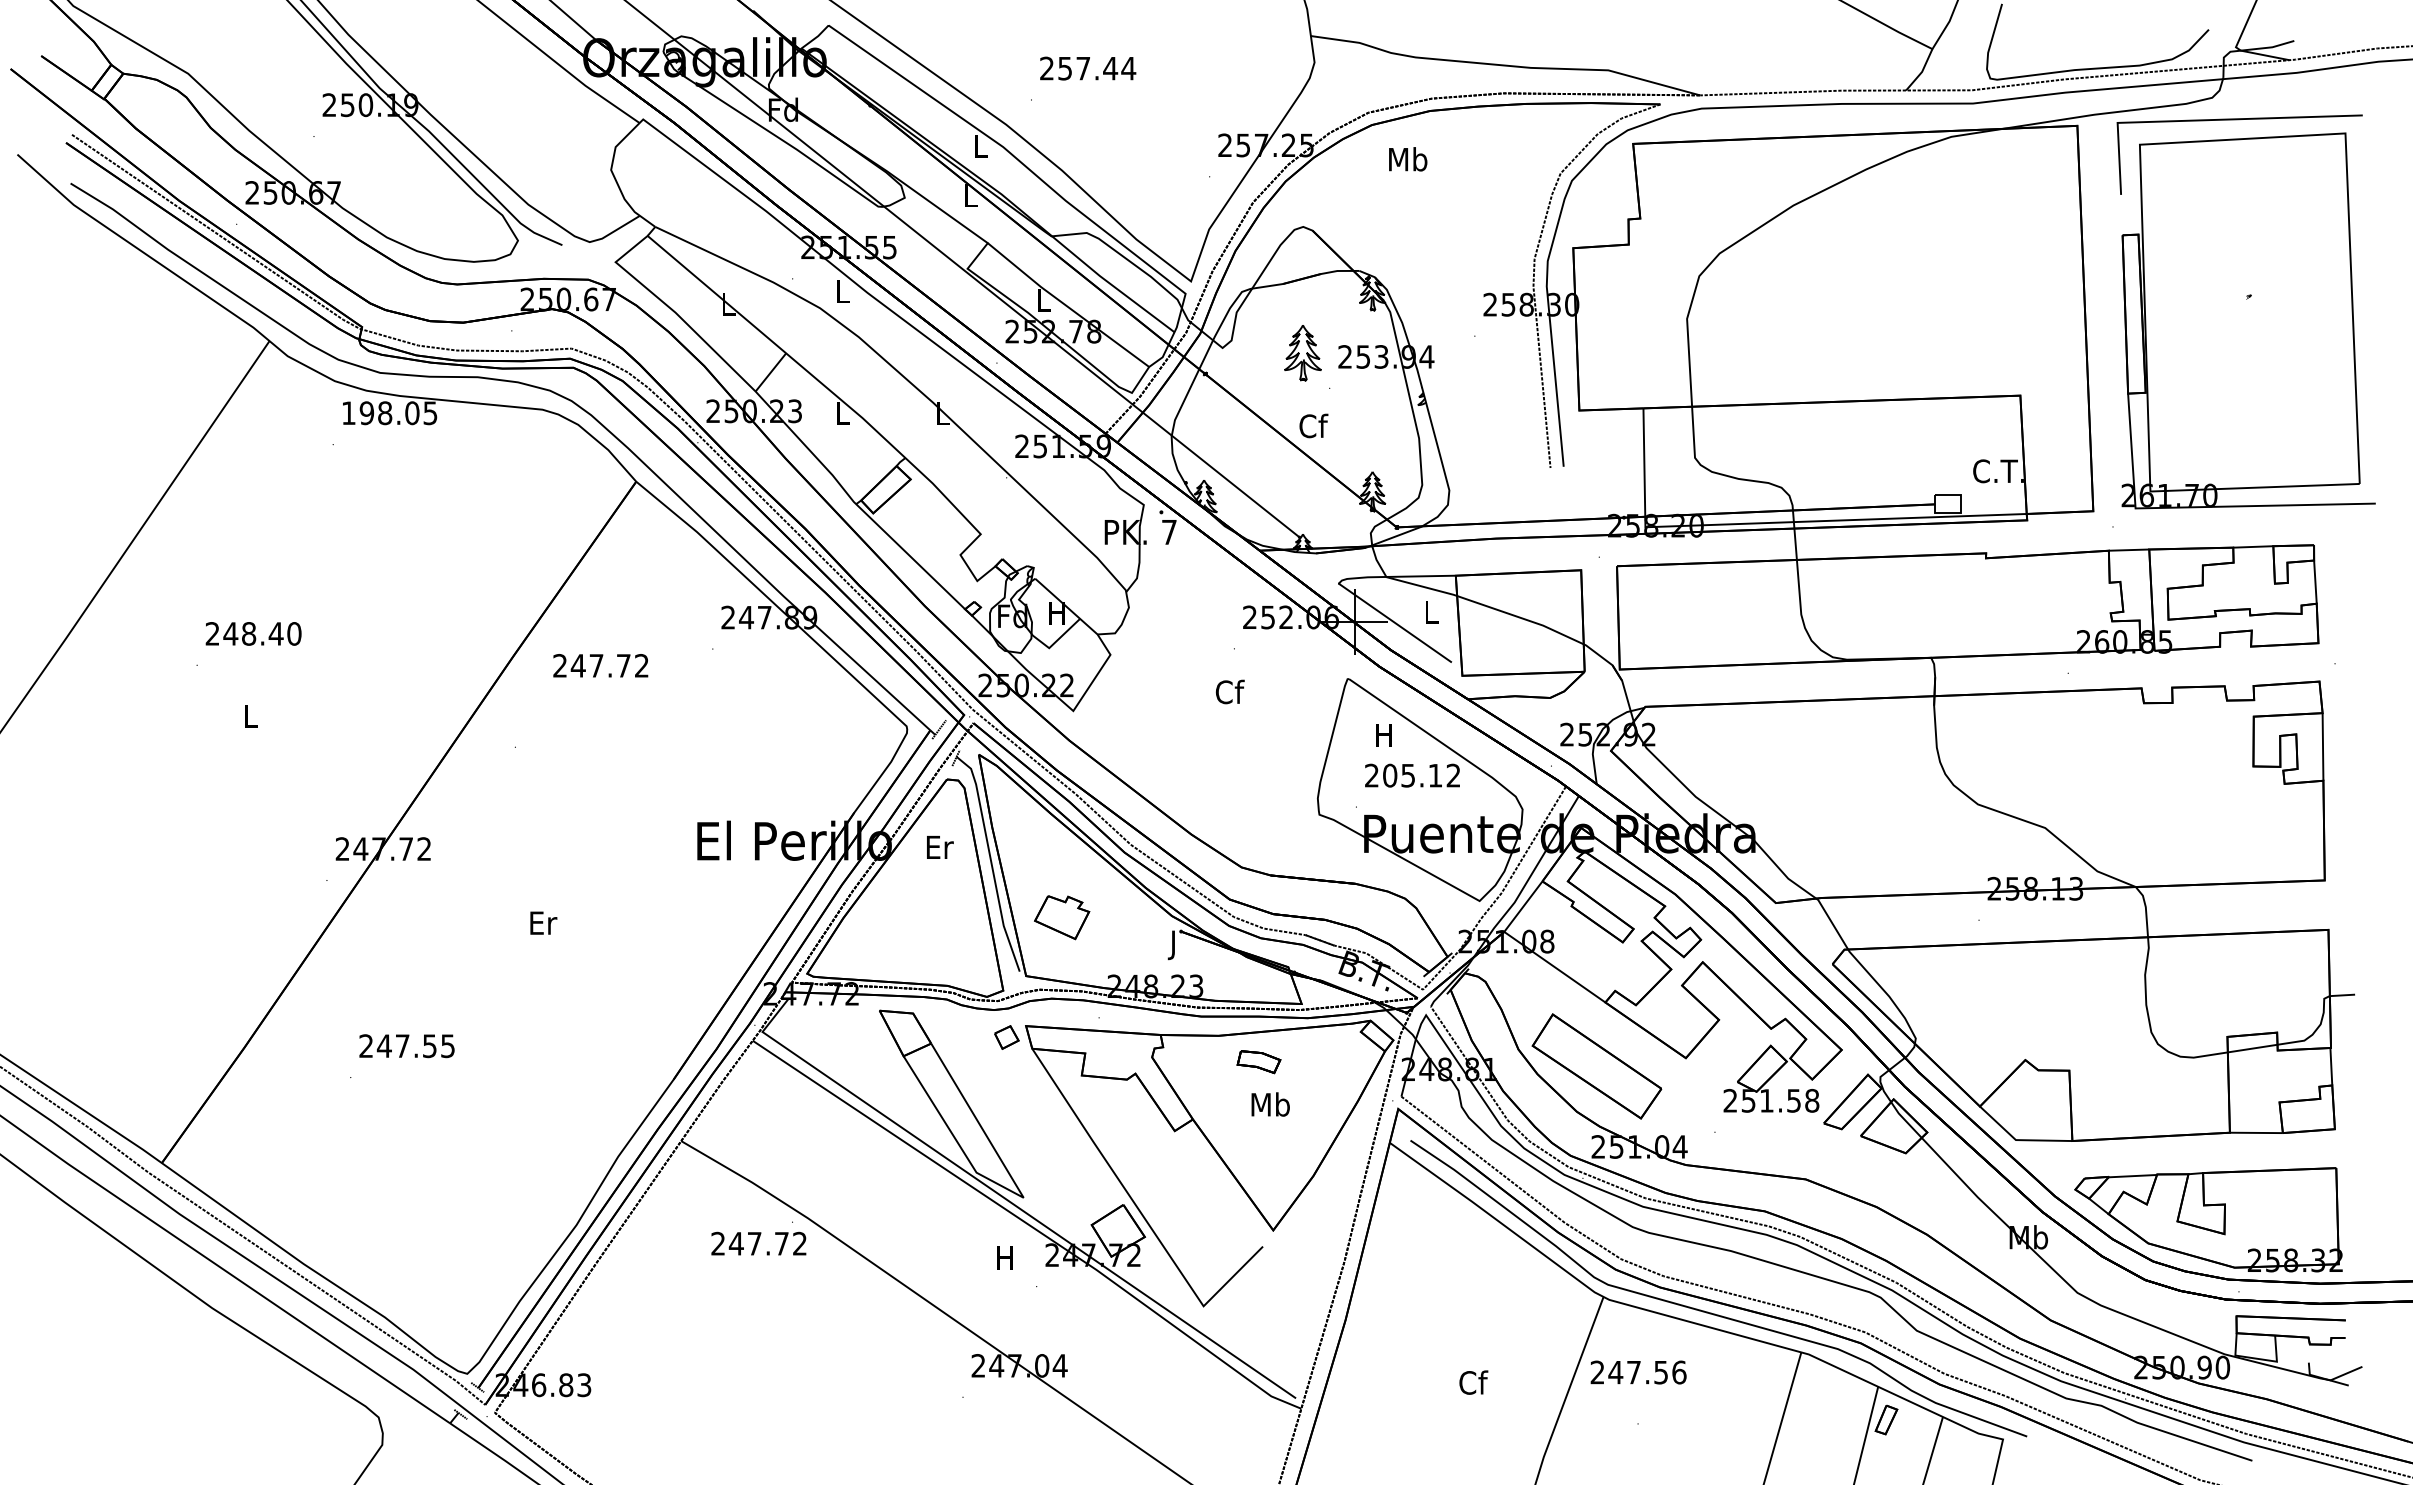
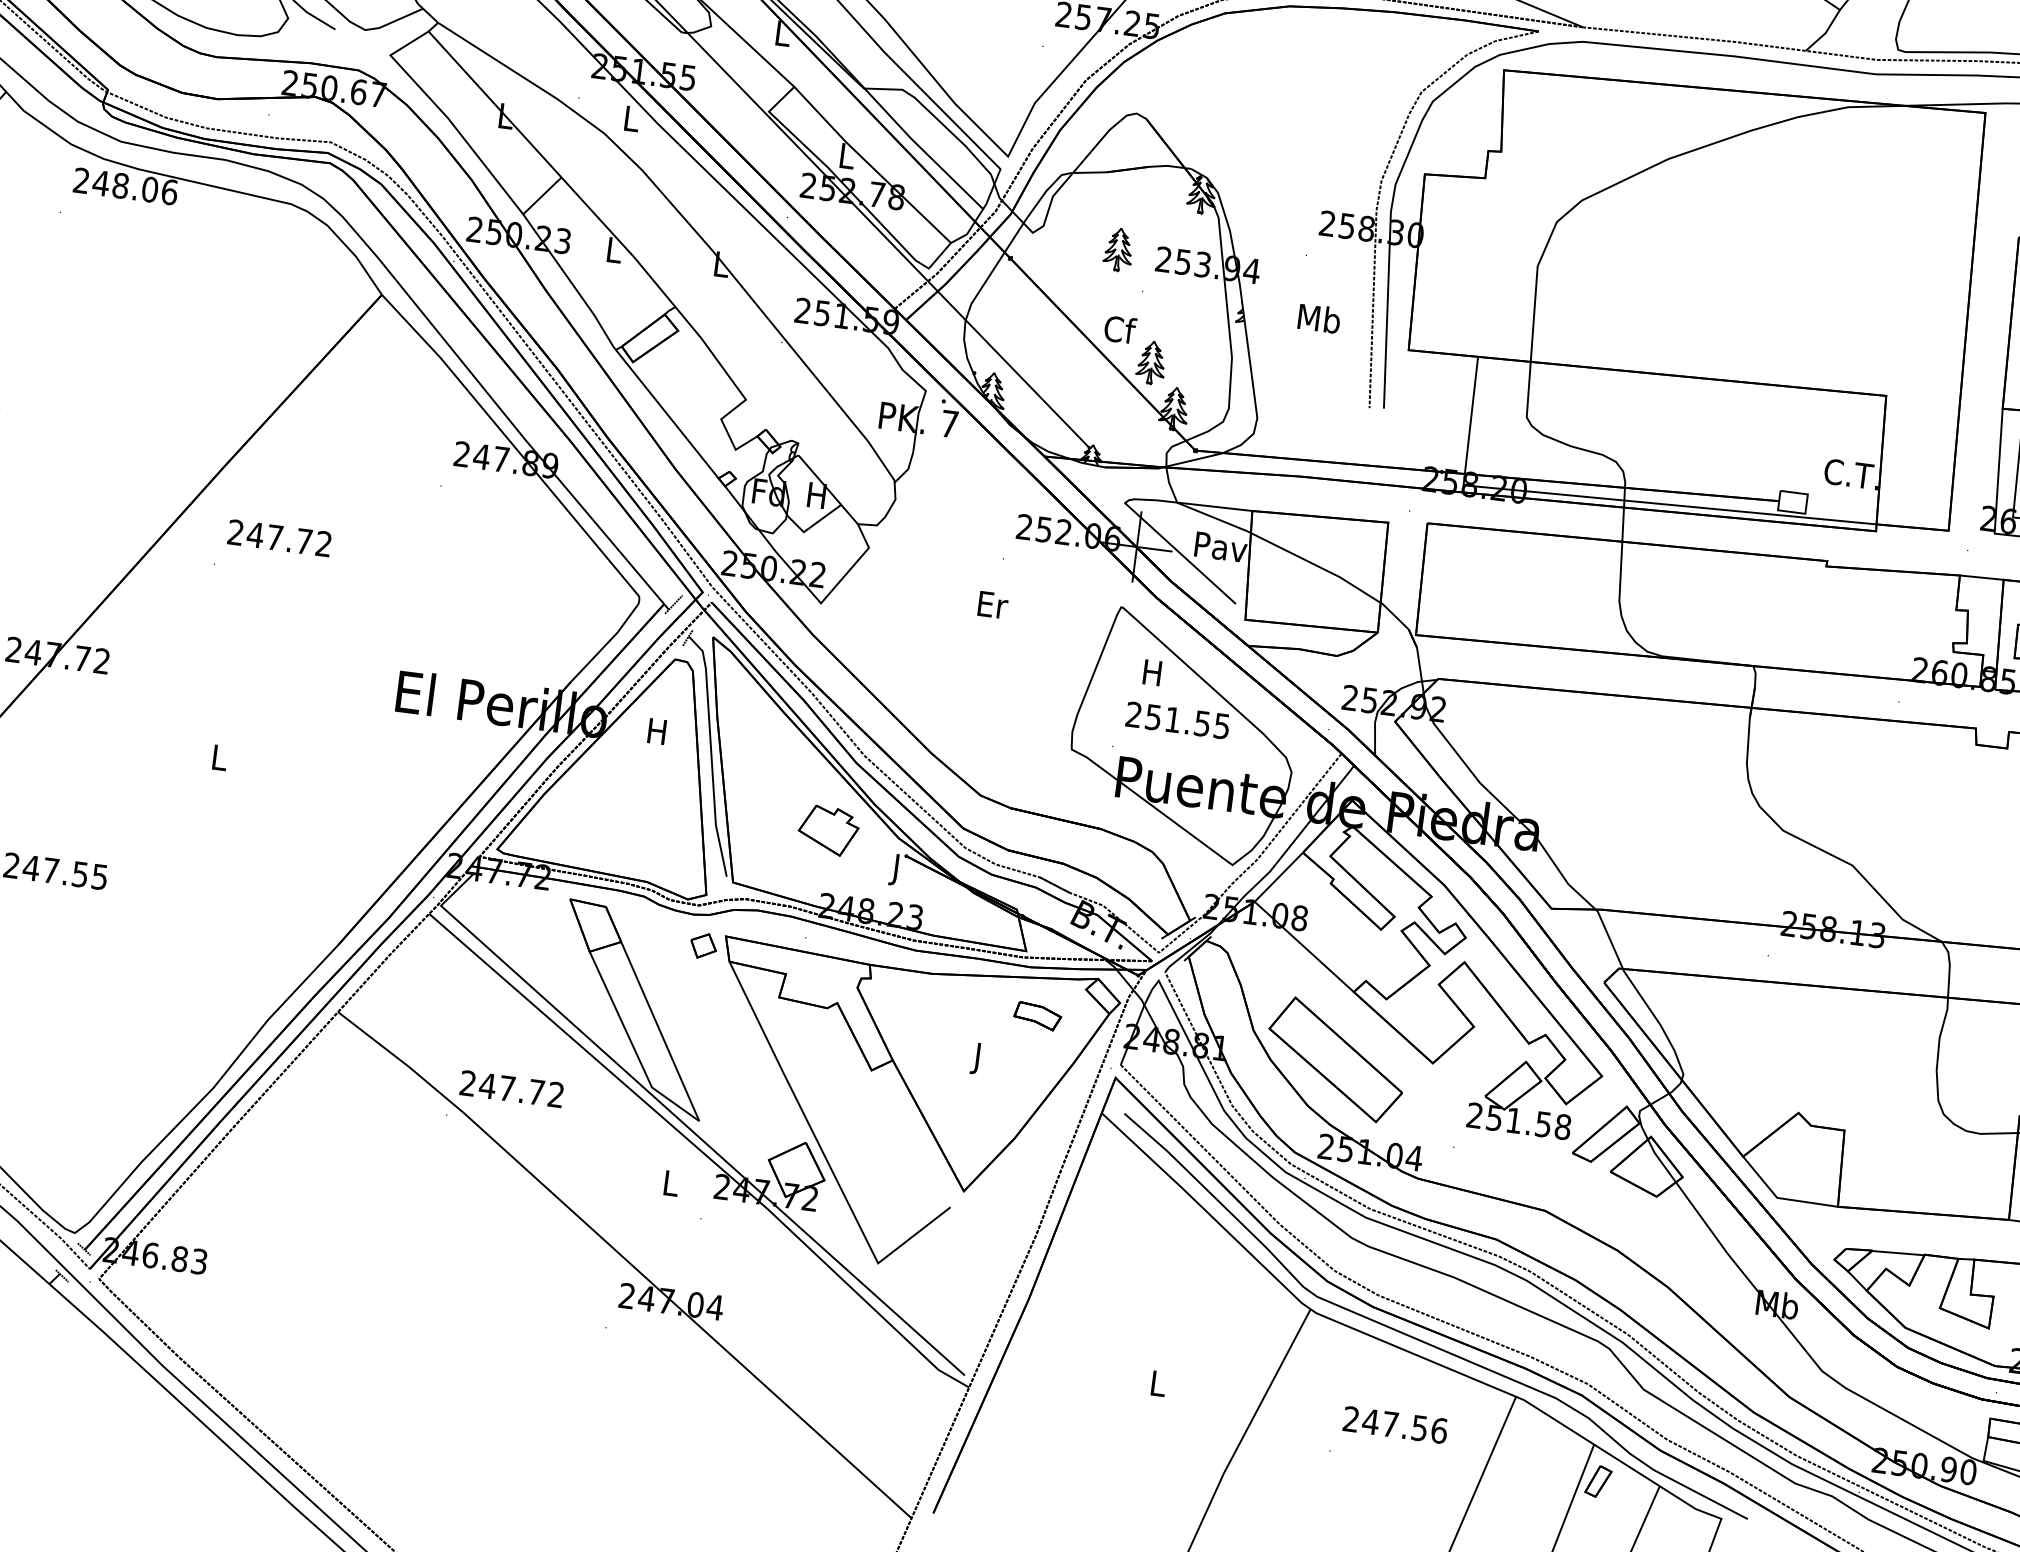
text: (1408, 159) -> (1319, 318), moved
part: (1302, 353) -> (1118, 249), size x0.71
text: (389, 413) -> (125, 186), 198.05 -> 248.06
part: (1345, 452) -> (1150, 362), added
text: (1431, 612) -> (1220, 547), L -> Pav
text: (600, 665) -> (279, 537), moved
text: (1229, 691) -> (992, 604), Cf -> Er
text: (1421, 775) -> (1187, 721), 205.12 -> 251.55
text: (940, 846) -> (658, 730), Er -> H
part: (1062, 917) -> (828, 830), moved
text: (543, 922) -> (220, 757), Er -> L
part: (1258, 1062) -> (1037, 1016), moved
text: (1270, 1107) -> (978, 1058), Mb -> J
text: (758, 1243) -> (511, 1088), moved
text: (1004, 1257) -> (670, 1182), H -> L
text: (1638, 1372) -> (1395, 1425), moved
text: (1473, 1382) -> (1158, 1383), Cf -> L

